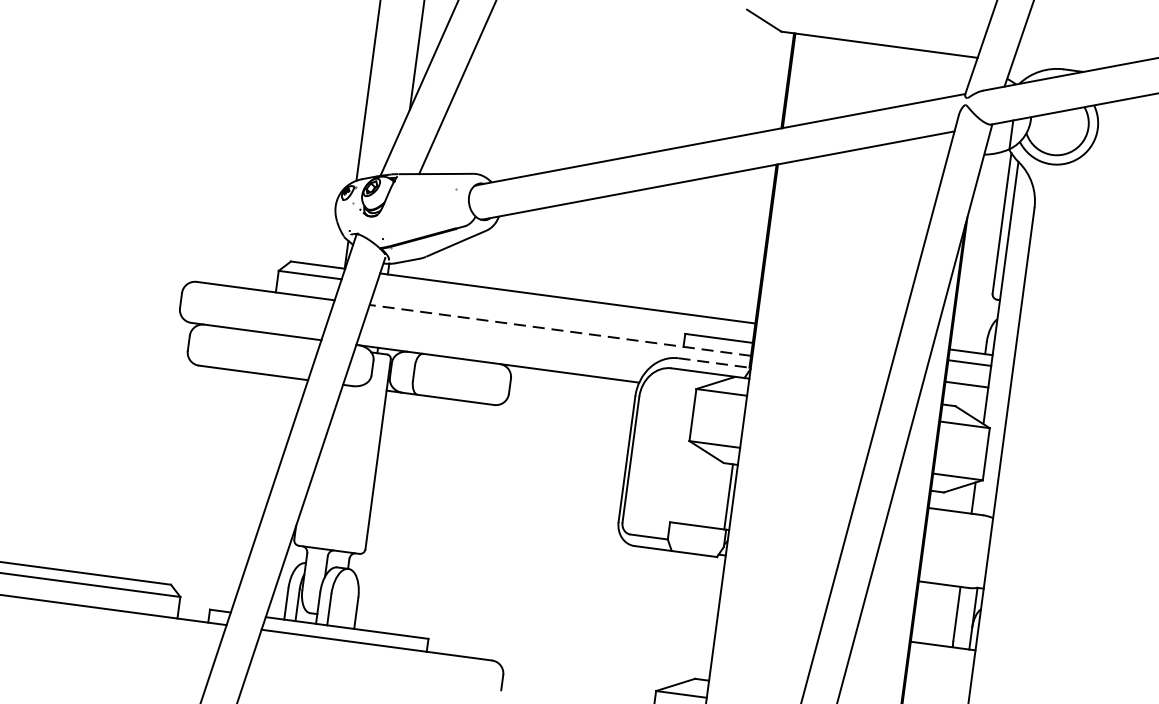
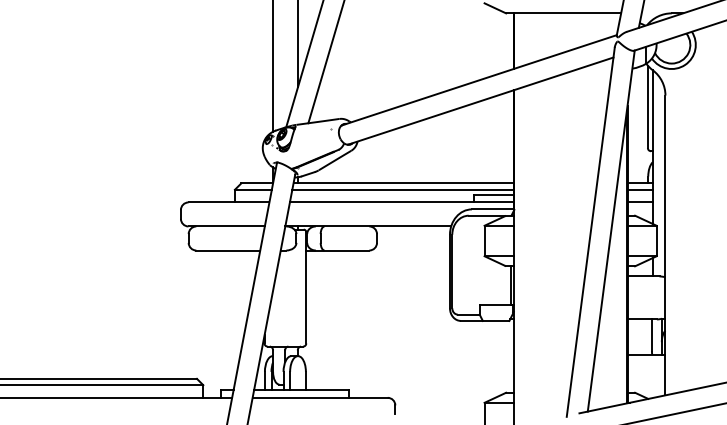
line: (564, 308) -> (402, 189), added
line: (559, 330) -> (401, 202), dashed -> solid
line: (715, 363) -> (493, 209), dashed -> solid

